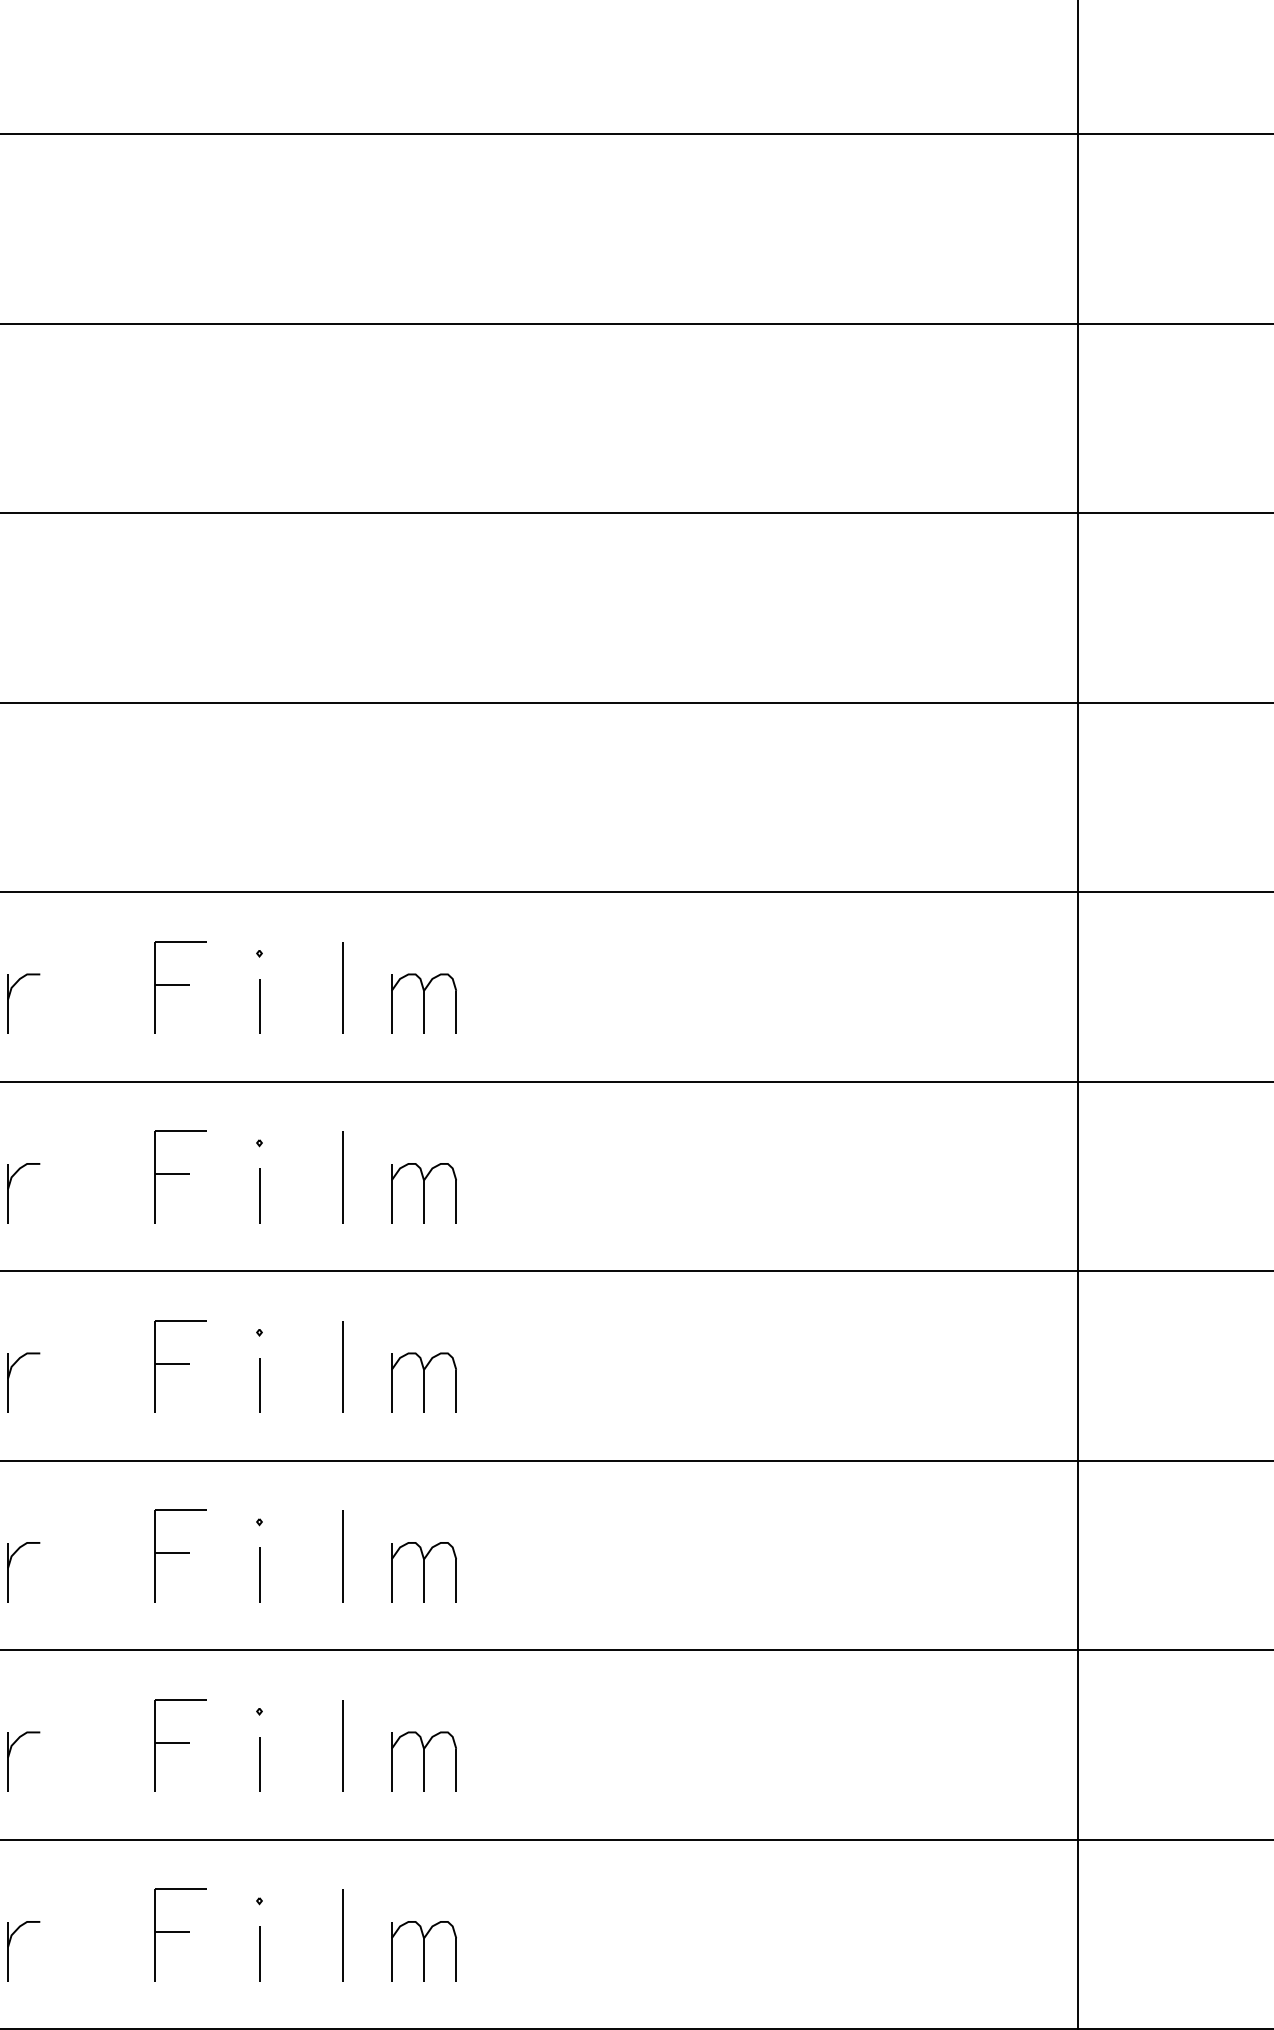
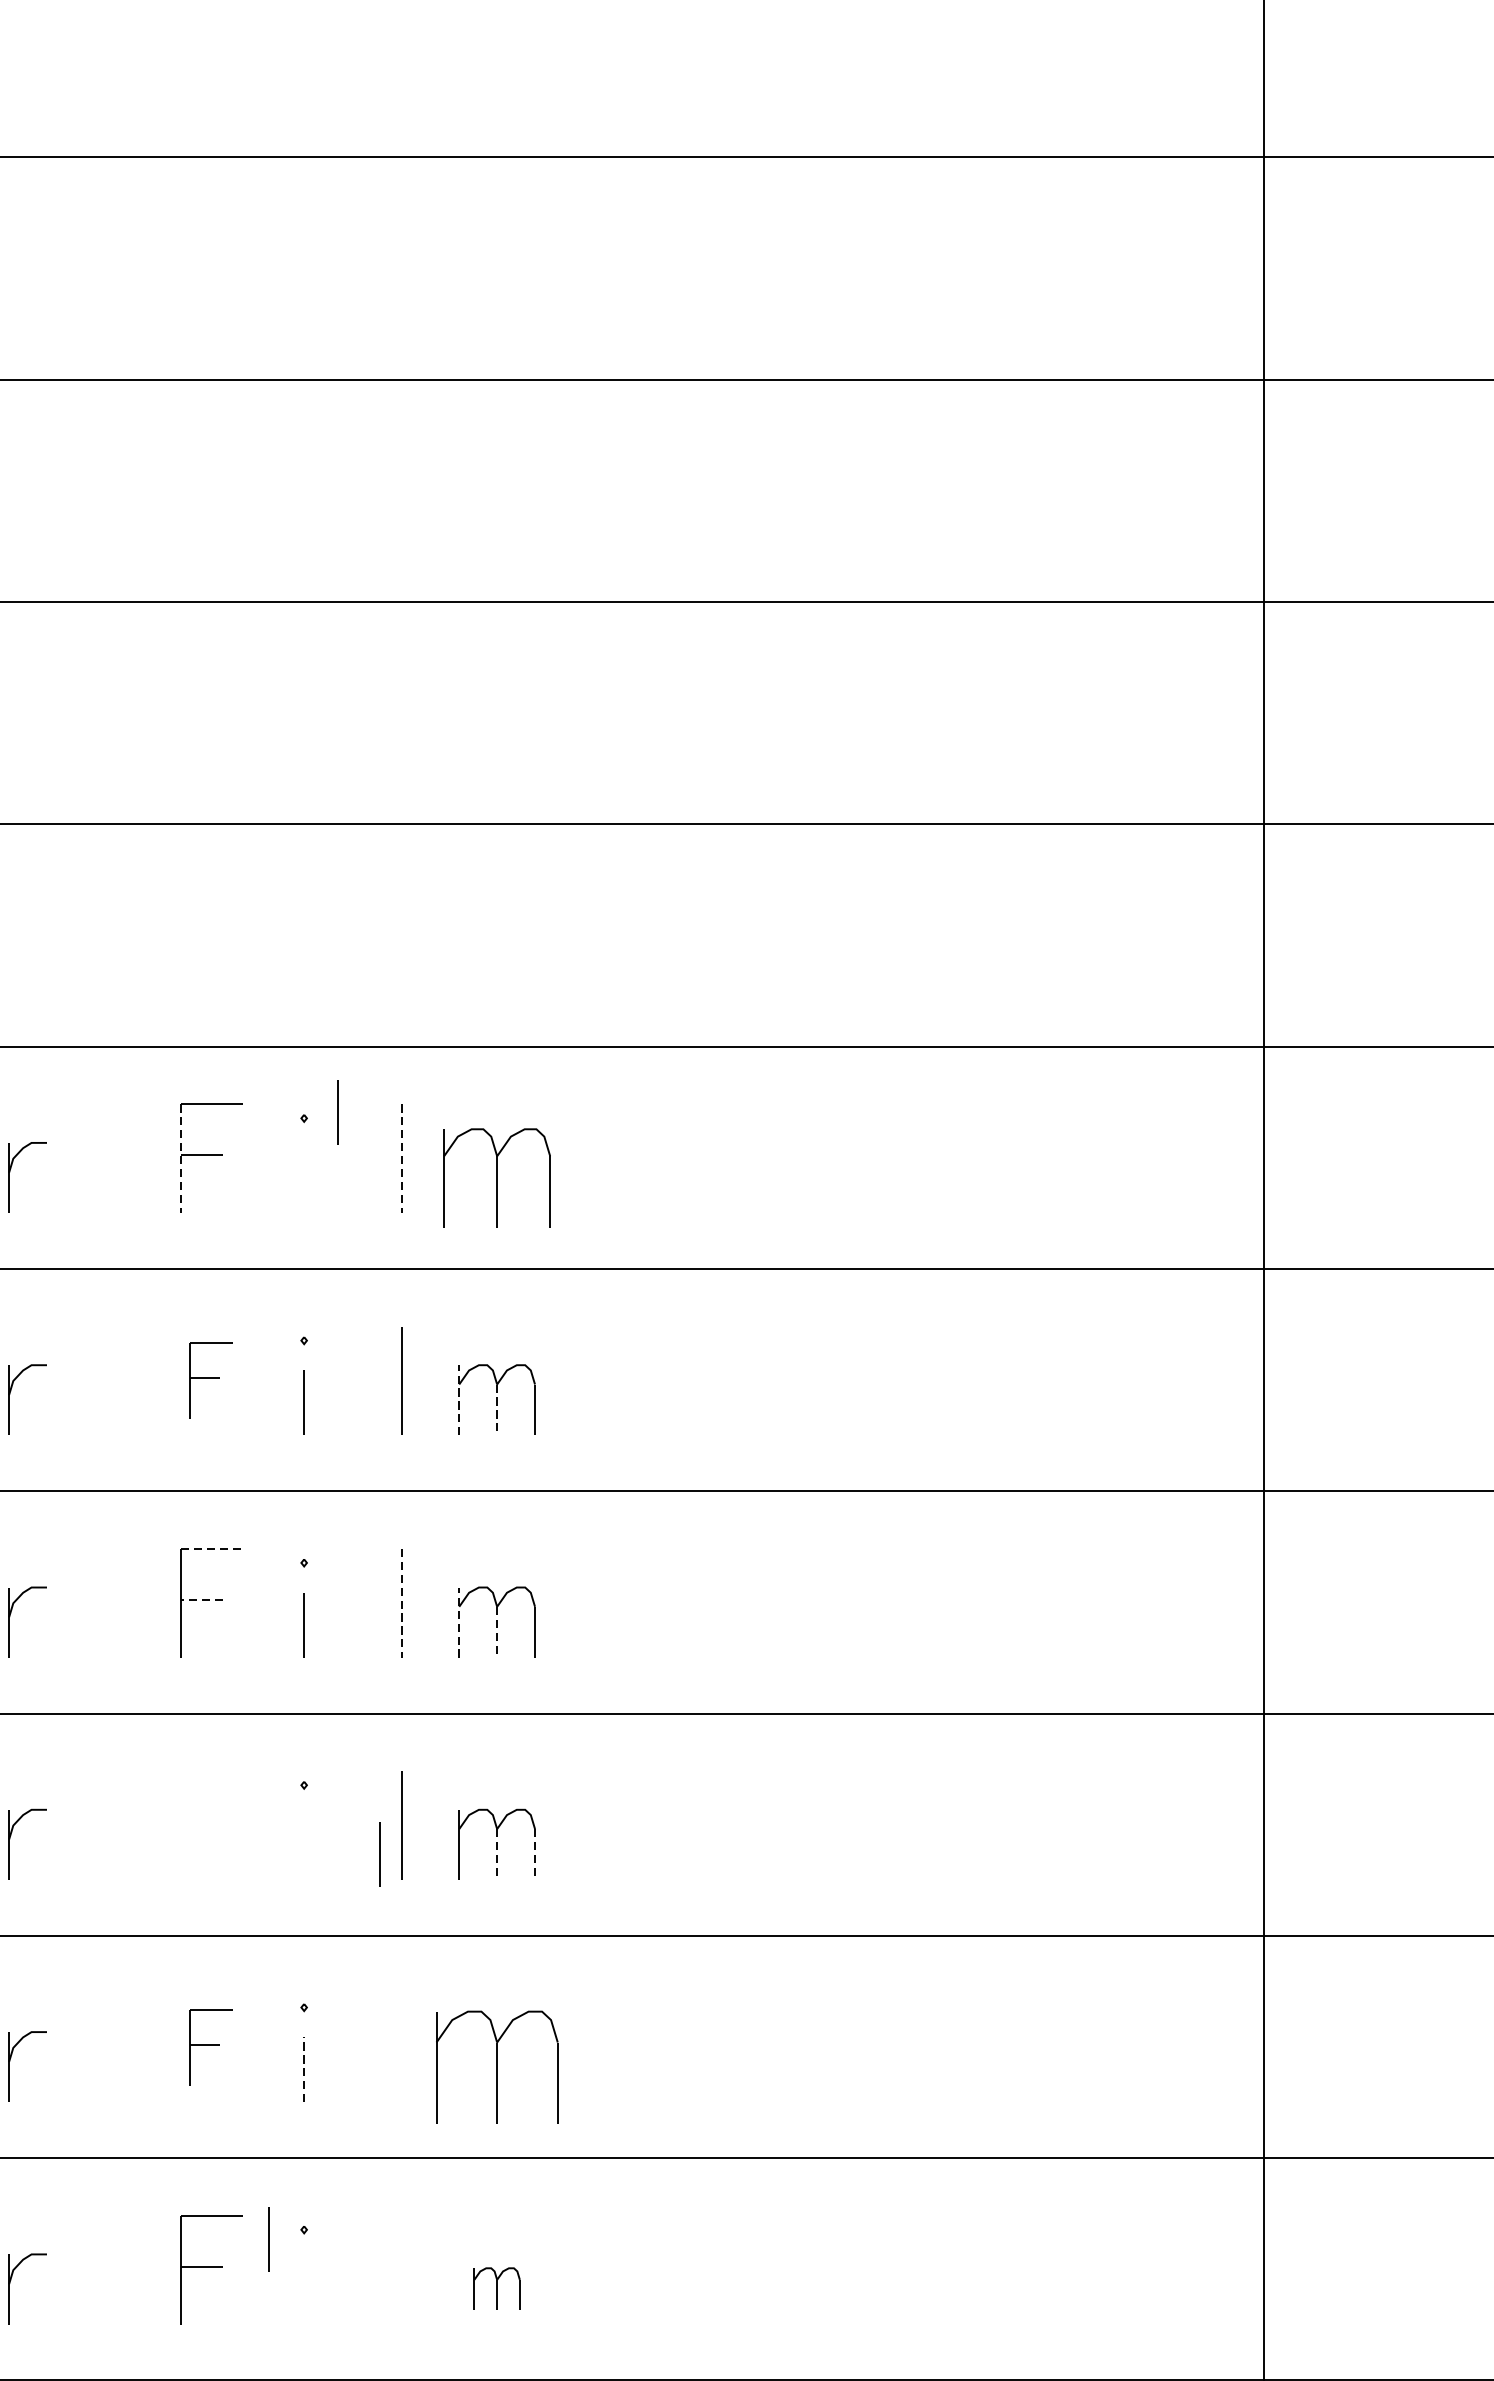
line: (154, 988) -> (180, 1159), solid -> dashed
line: (342, 988) -> (401, 1159), solid -> dashed
part: (423, 1003) -> (496, 1177), size x1.4
line: (259, 1006) -> (338, 1112), moved
part: (180, 1176) -> (211, 1379), size x0.7
line: (391, 1193) -> (459, 1399), solid -> dashed
line: (424, 1202) -> (497, 1410), solid -> dashed
line: (181, 1320) -> (212, 1548), solid -> dashed
line: (172, 1363) -> (202, 1599), solid -> dashed
line: (342, 1367) -> (401, 1604), solid -> dashed
line: (391, 1383) -> (459, 1622), solid -> dashed
line: (424, 1391) -> (497, 1632), solid -> dashed
part: (180, 1555) -> (211, 1824), removed
line: (259, 1574) -> (380, 1853), moved
line: (424, 1581) -> (497, 1855), solid -> dashed
line: (456, 1581) -> (535, 1855), solid -> dashed
part: (180, 1745) -> (211, 2047), size x0.7
line: (342, 1745) -> (401, 2047), removed
part: (423, 1761) -> (496, 2066), size x1.6
line: (259, 1764) -> (304, 2069), solid -> dashed
line: (342, 1935) -> (401, 2270), removed
part: (423, 1951) -> (496, 2289), size x0.6
line: (259, 1953) -> (268, 2238), moved

